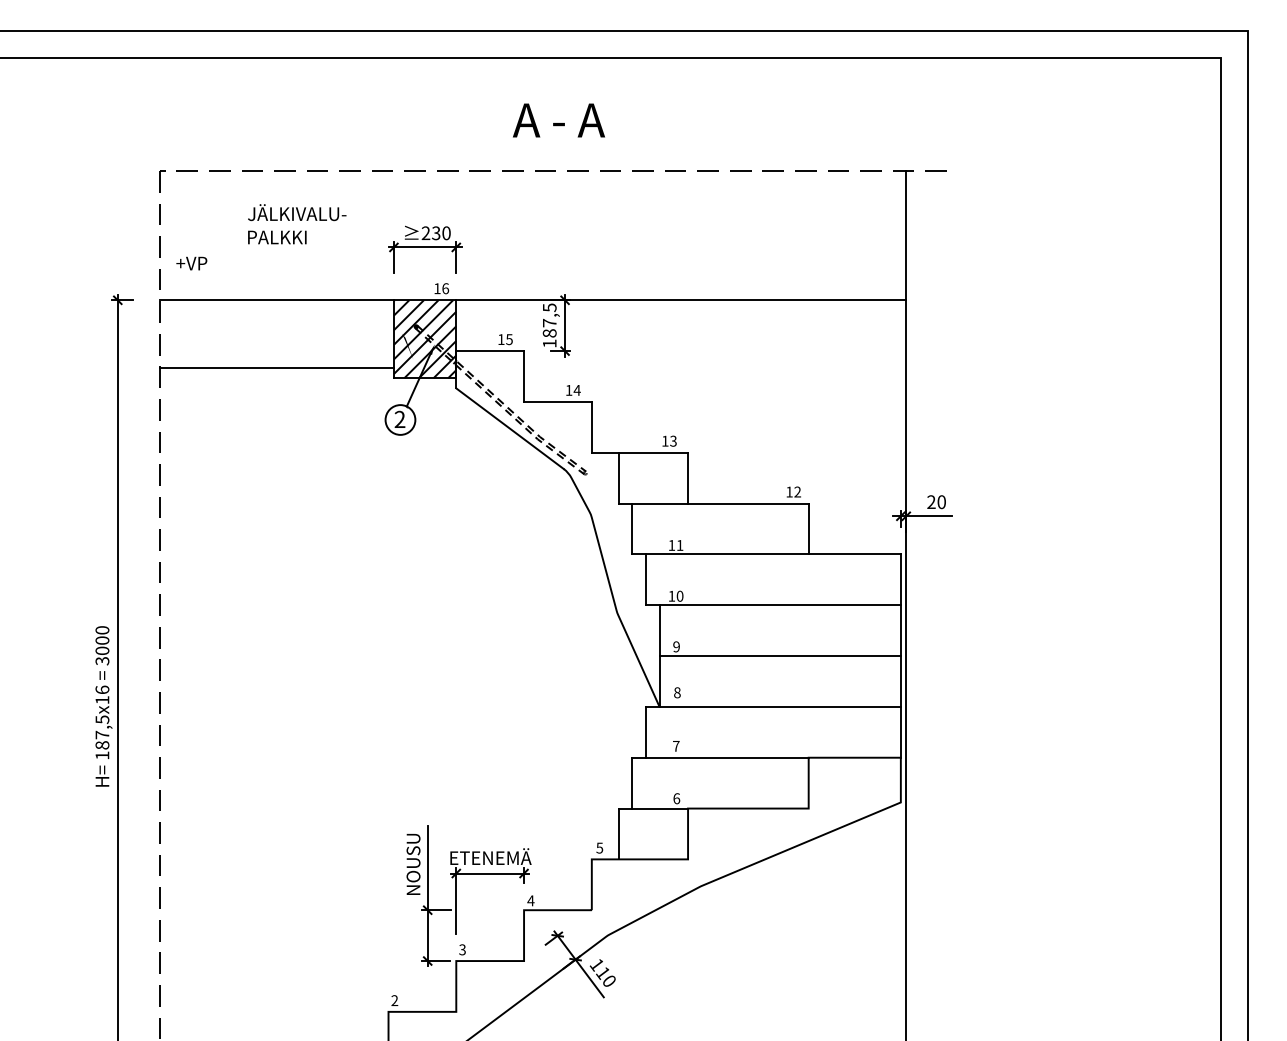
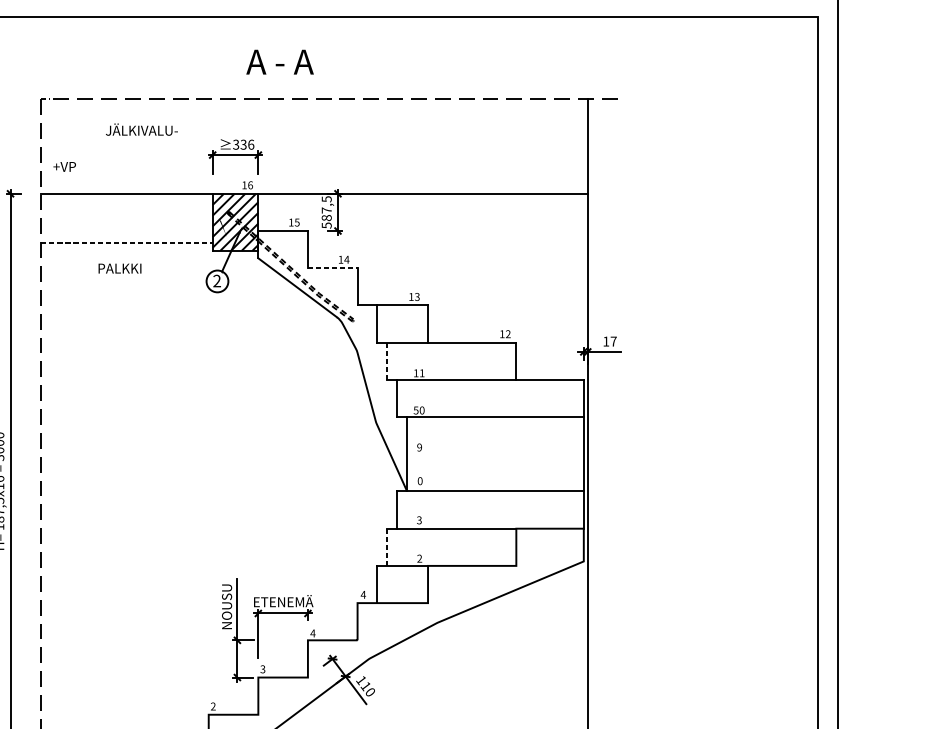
text: (558, 120) -> (279, 62), moved
text: (435, 233) -> (243, 144), 230 -> 336
text: (277, 237) -> (120, 268), moved
text: (549, 343) -> (326, 225), 187,5 -> 587,5
line: (277, 368) -> (127, 243), solid -> dashed
line: (557, 401) -> (332, 267), solid -> dashed
text: (936, 502) -> (609, 341), 20 -> 17
line: (632, 529) -> (387, 361), solid -> dashed
text: (671, 595) -> (415, 409), 10 -> 50
line: (779, 656) -> (494, 454), removed
text: (677, 692) -> (420, 480), 8 -> 0
text: (675, 745) -> (418, 519), 7 -> 3
line: (632, 782) -> (387, 546), solid -> dashed
text: (676, 798) -> (419, 558), 6 -> 2
text: (599, 847) -> (363, 594), 5 -> 4

